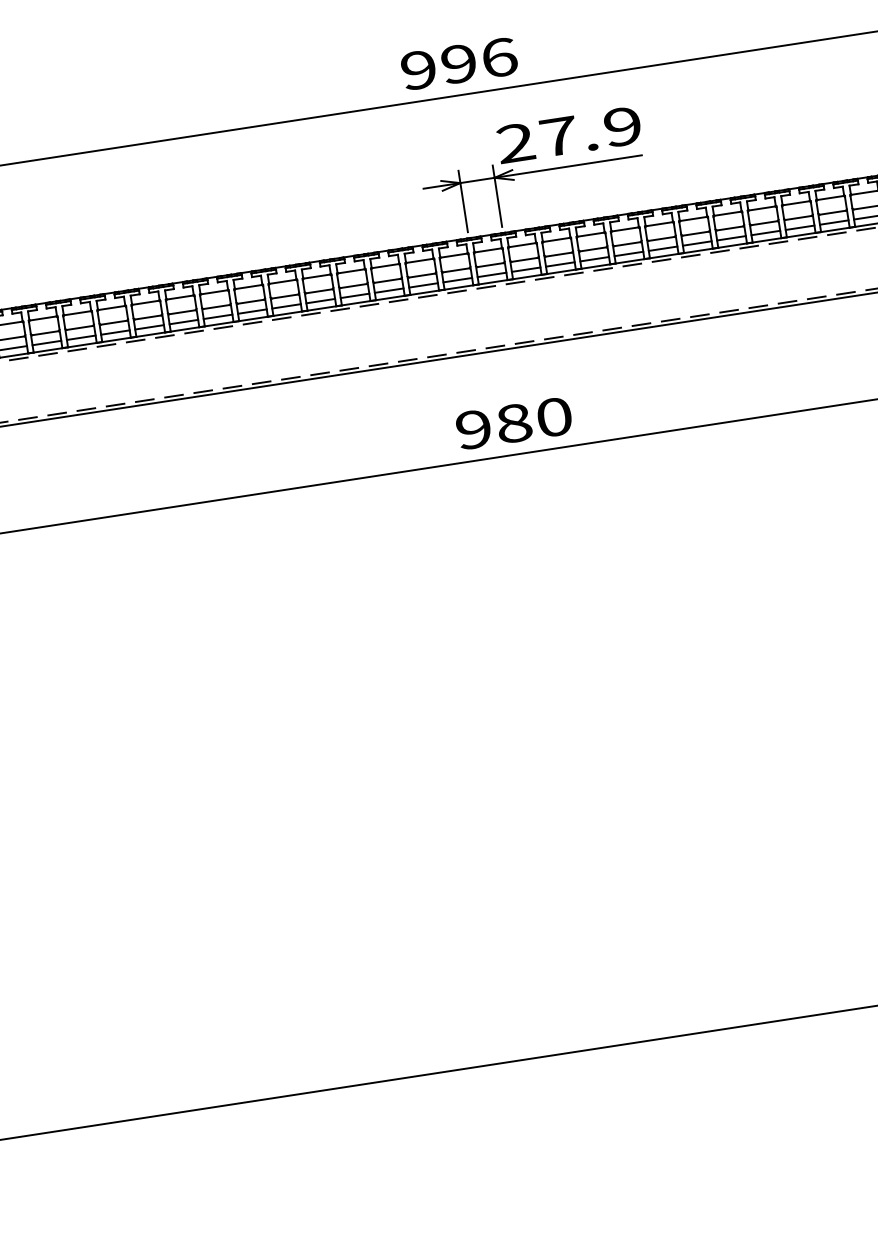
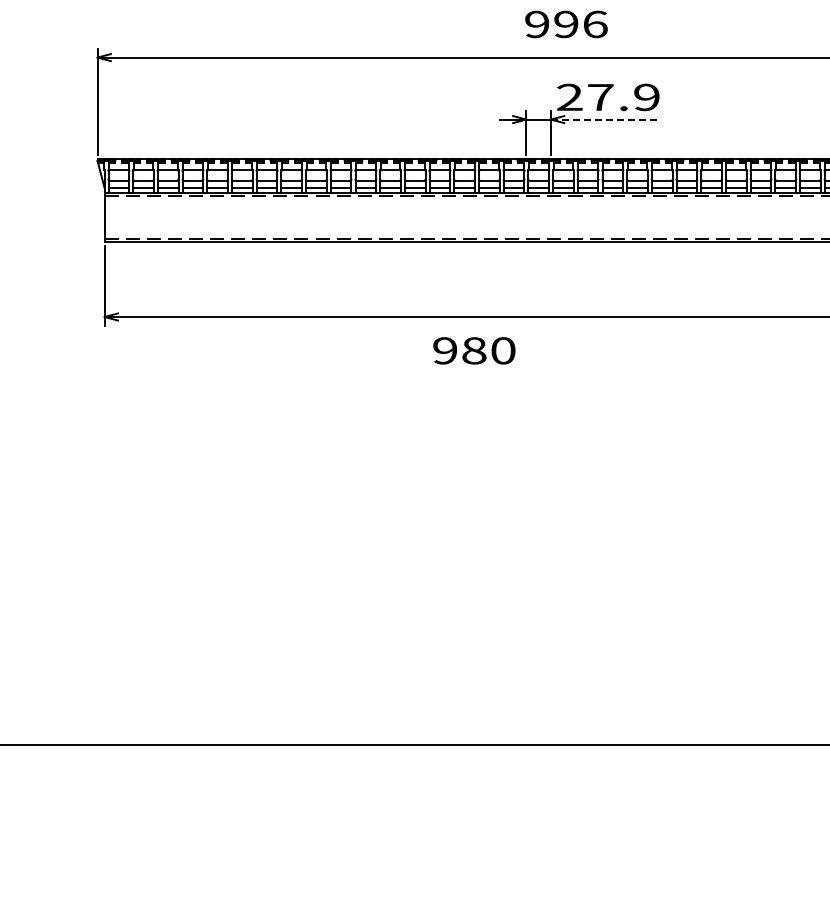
text: (459, 63) -> (566, 24), moved
line: (568, 166) -> (604, 119), solid -> dashed
text: (514, 422) -> (474, 350), moved

